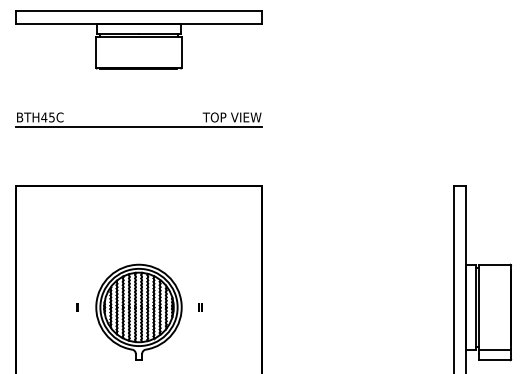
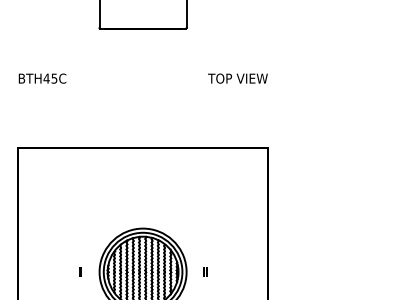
line: (138, 127) -> (142, 88), removed

